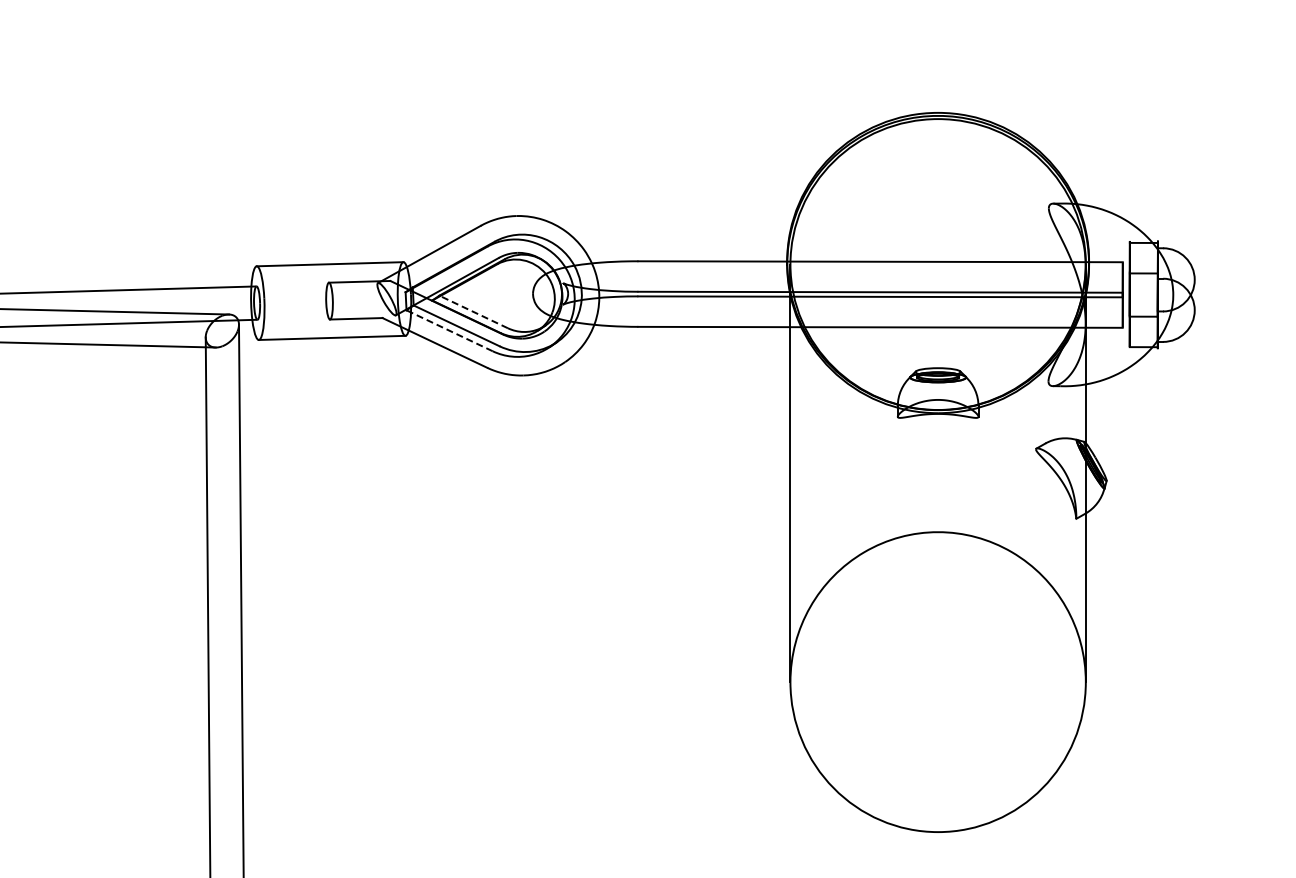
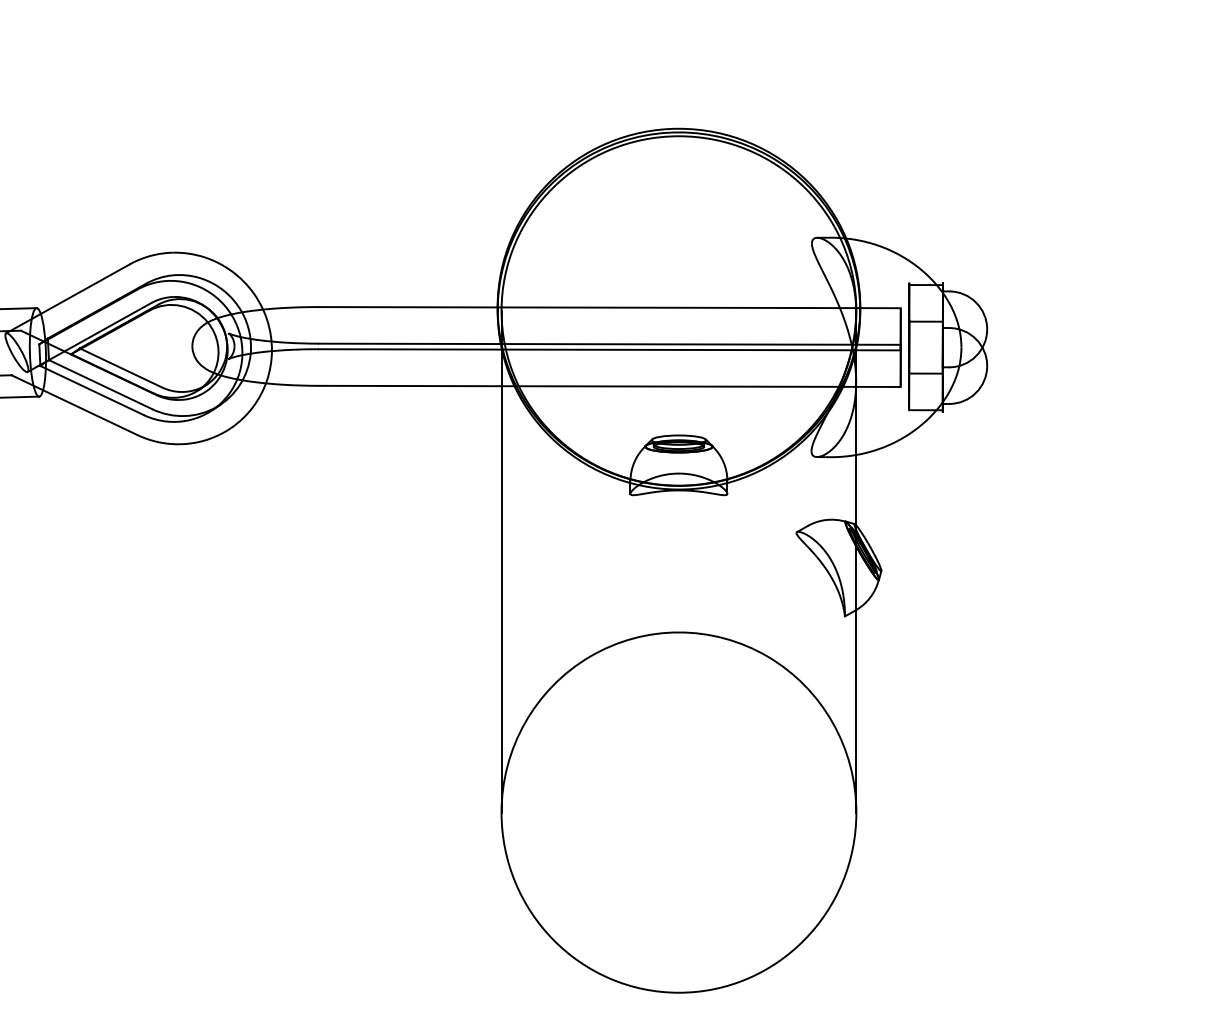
line: (473, 311) -> (120, 367), dashed -> solid
line: (449, 330) -> (92, 390), dashed -> solid

